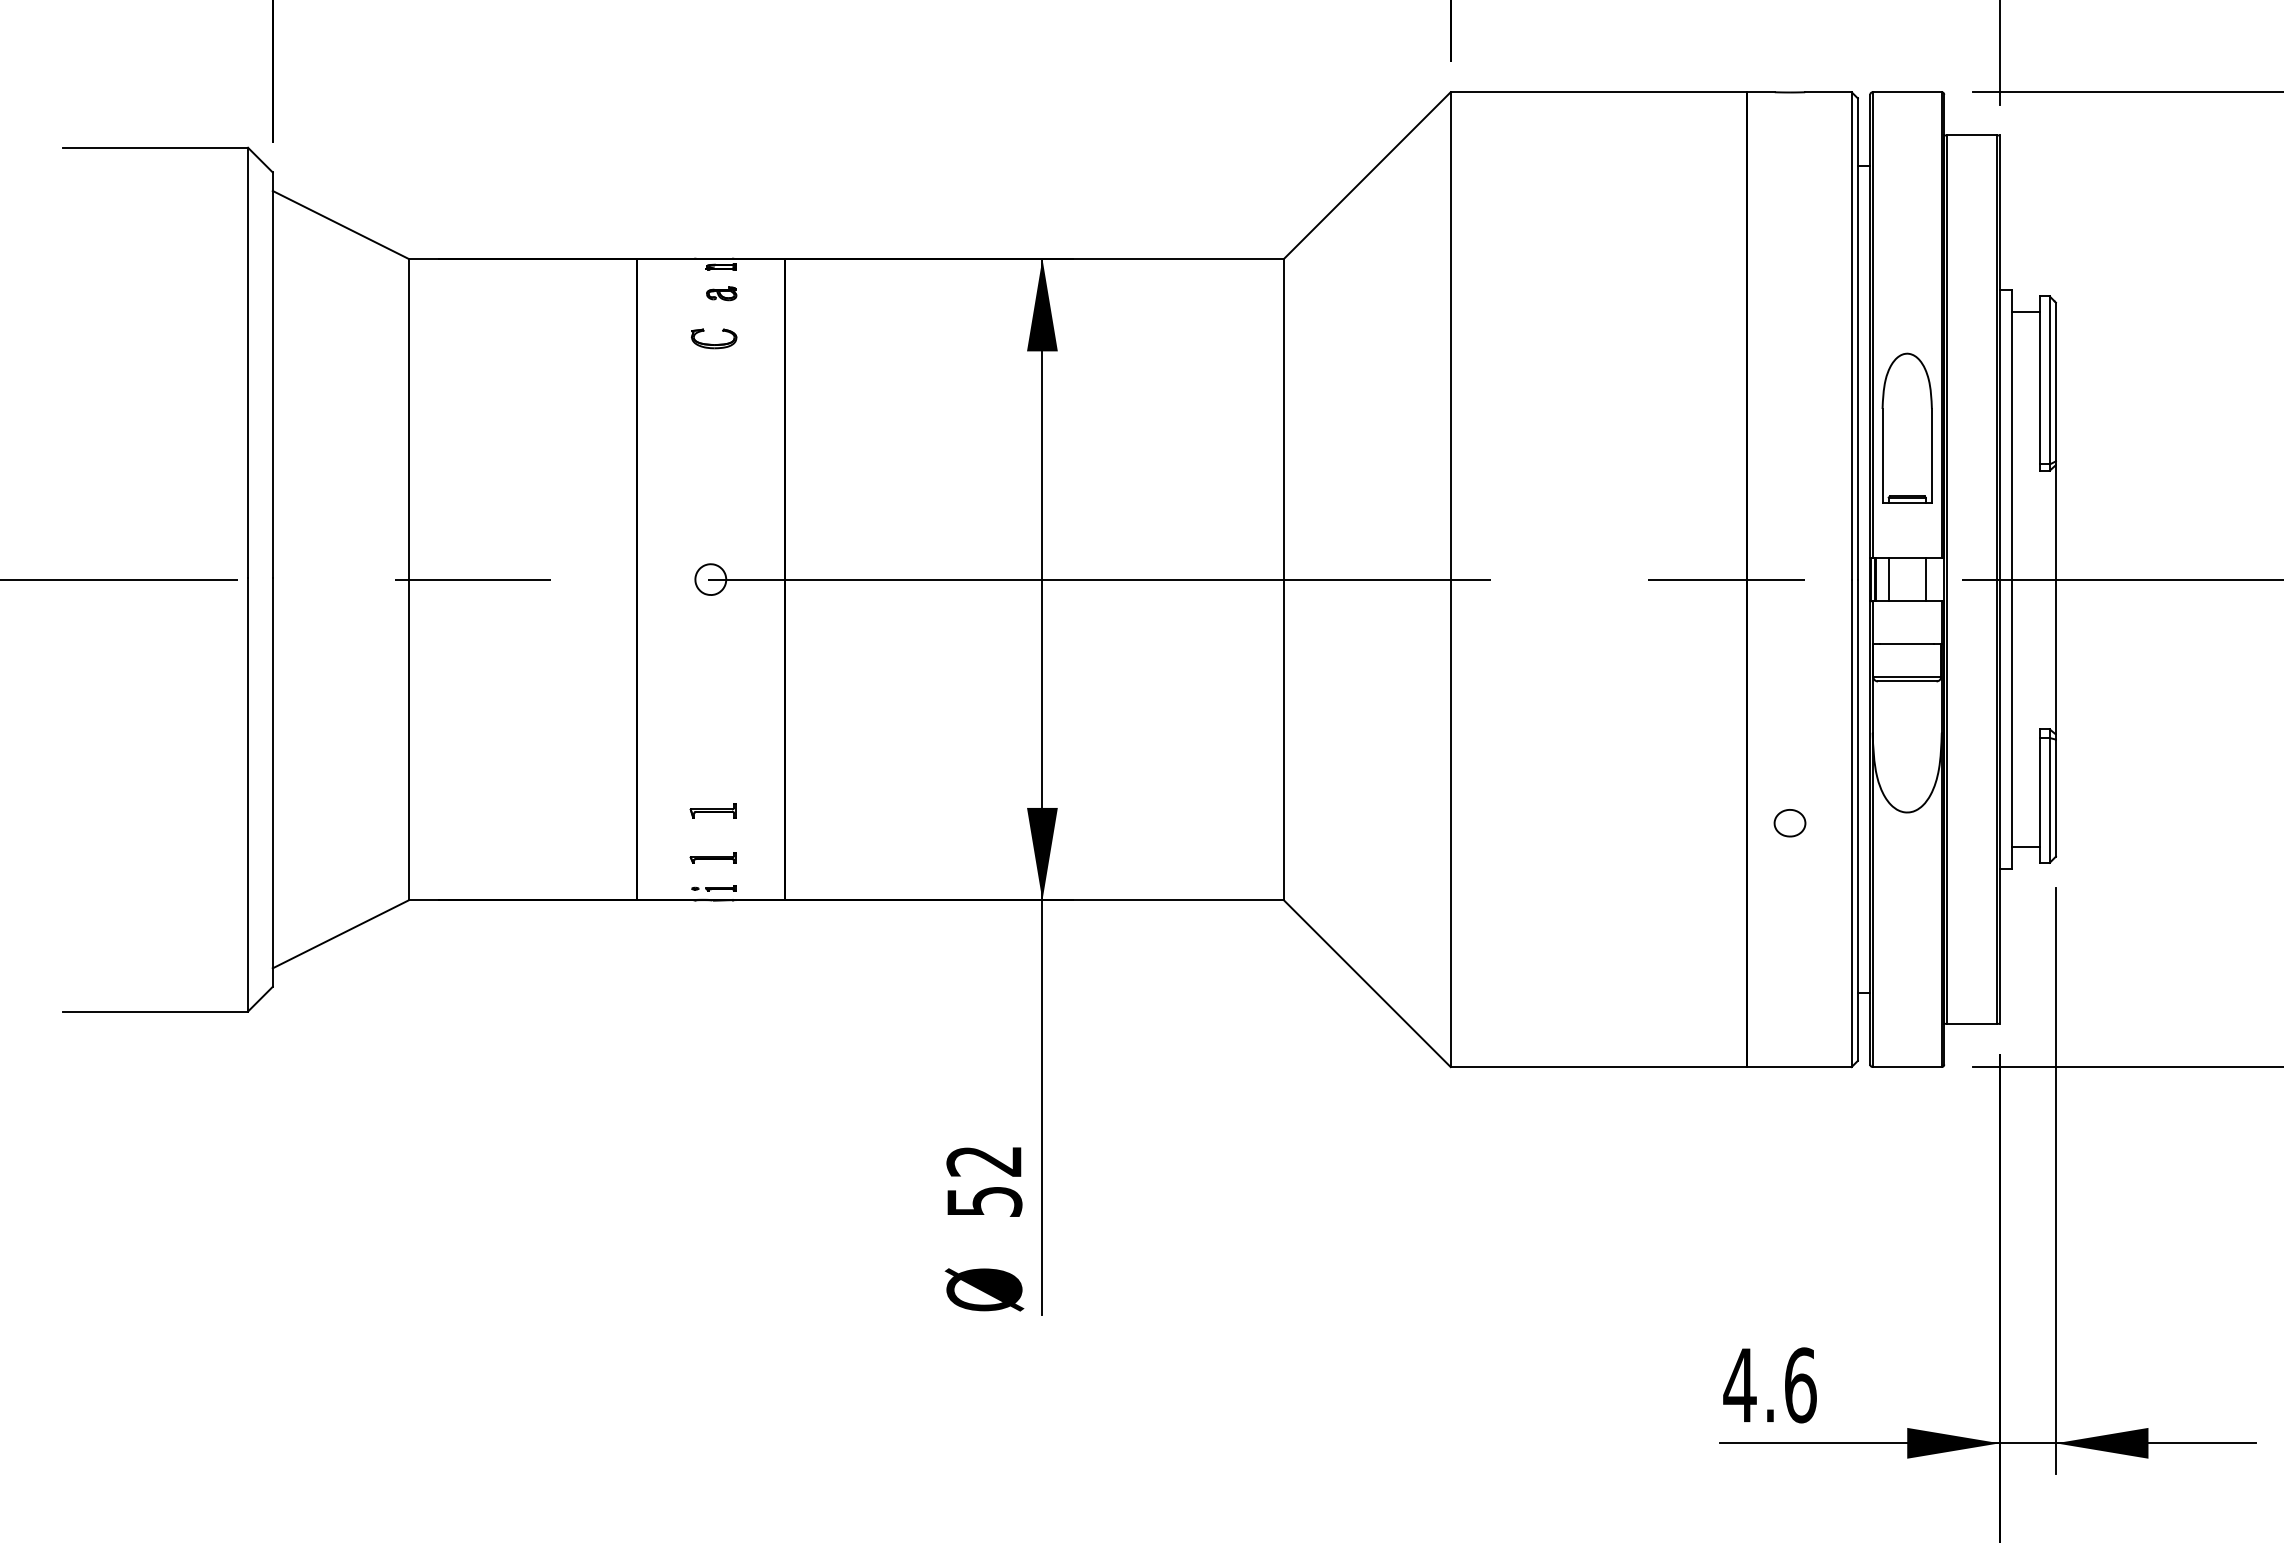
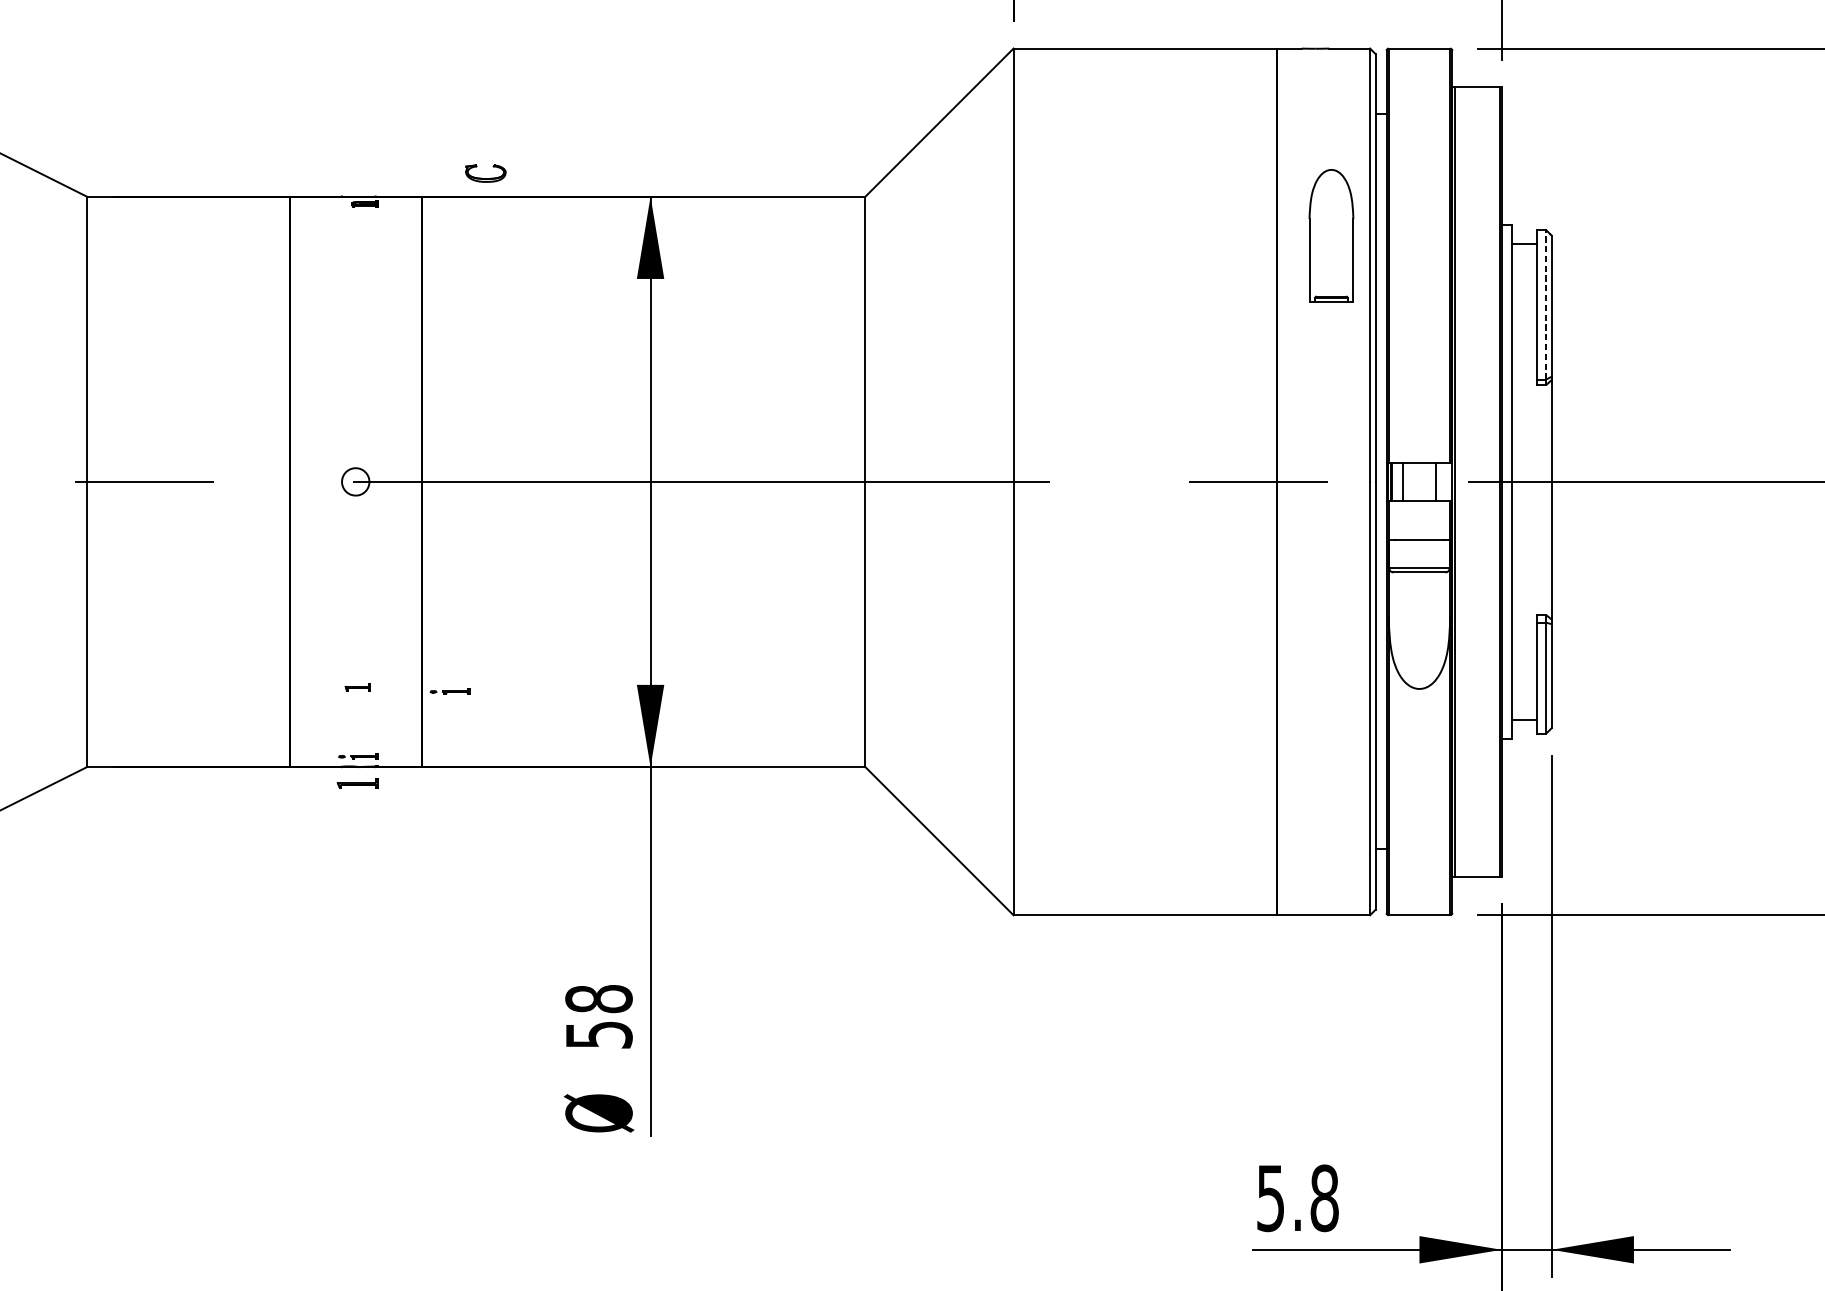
part: (721, 293) -> (365, 227), removed
part: (714, 338) -> (486, 173), moved
line: (2049, 379) -> (1545, 303), solid -> dashed
part: (1906, 427) -> (1330, 235), moved
part: (712, 810) -> (357, 687), size x0.6
part: (816, 815) -> (449, 691), added
part: (1789, 823) -> (1314, 698), removed
part: (712, 857) -> (357, 783), moved
text: (984, 1161) -> (599, 999), 52 -> 58
text: (1769, 1385) -> (1297, 1198), 4.6 -> 5.8

